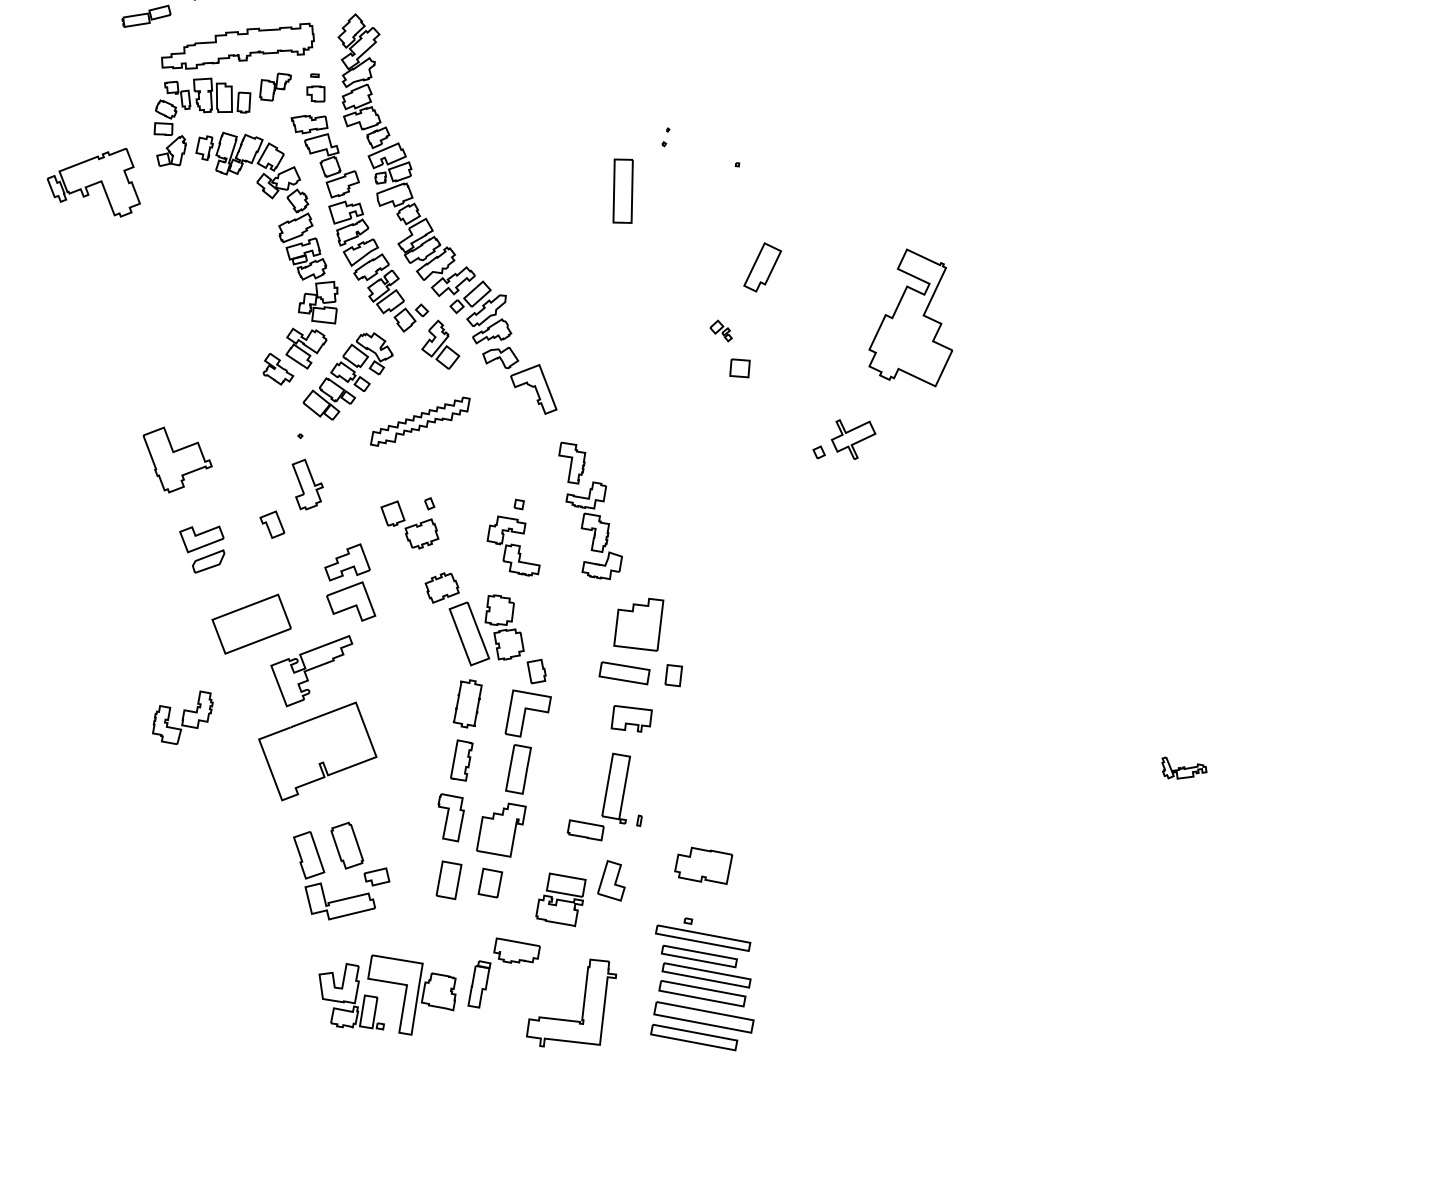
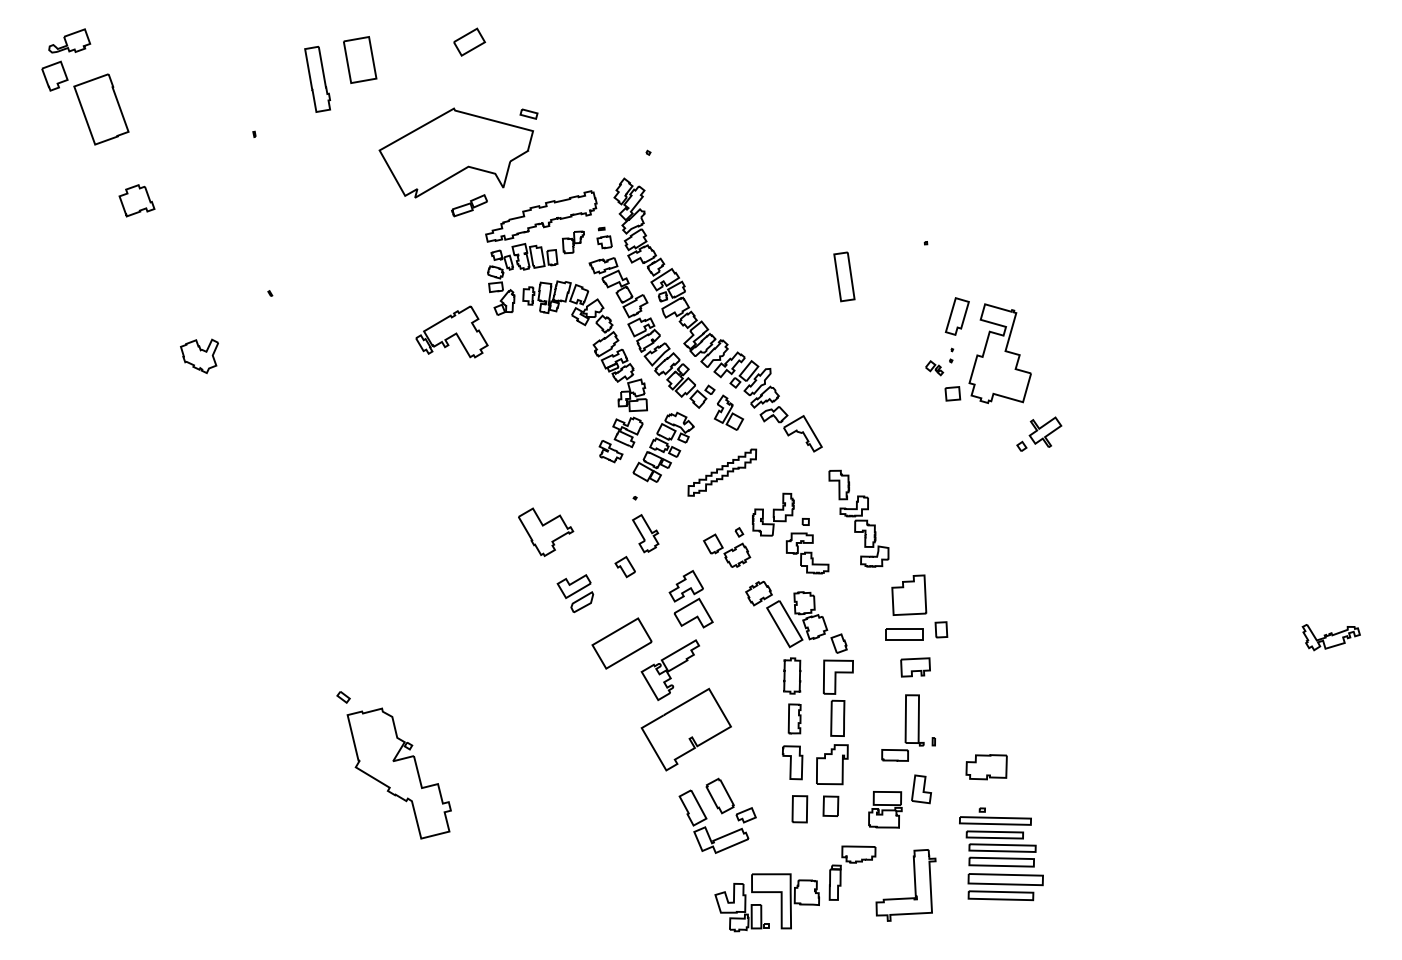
part: (665, 137) -> (951, 355), moved
part: (915, 317) -> (999, 353), moved
part: (181, 716) -> (772, 514), moved
part: (1182, 770) -> (1330, 637), size x1.67

